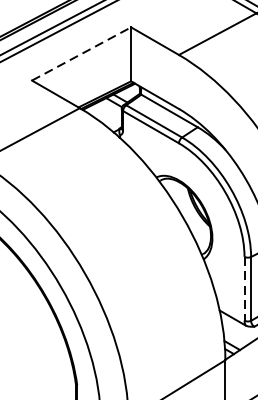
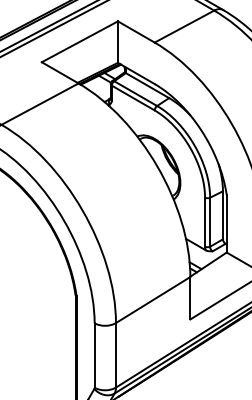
line: (82, 53) -> (80, 41), dashed -> solid
line: (245, 289) -> (205, 222), dashed -> solid

